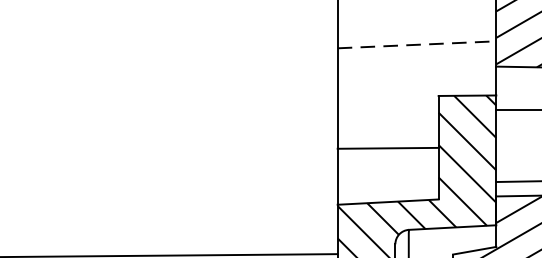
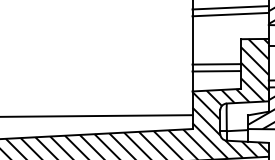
line: (416, 30) -> (230, 7), added
line: (418, 44) -> (231, 14), dashed -> solid
line: (387, 163) -> (216, 71), added

